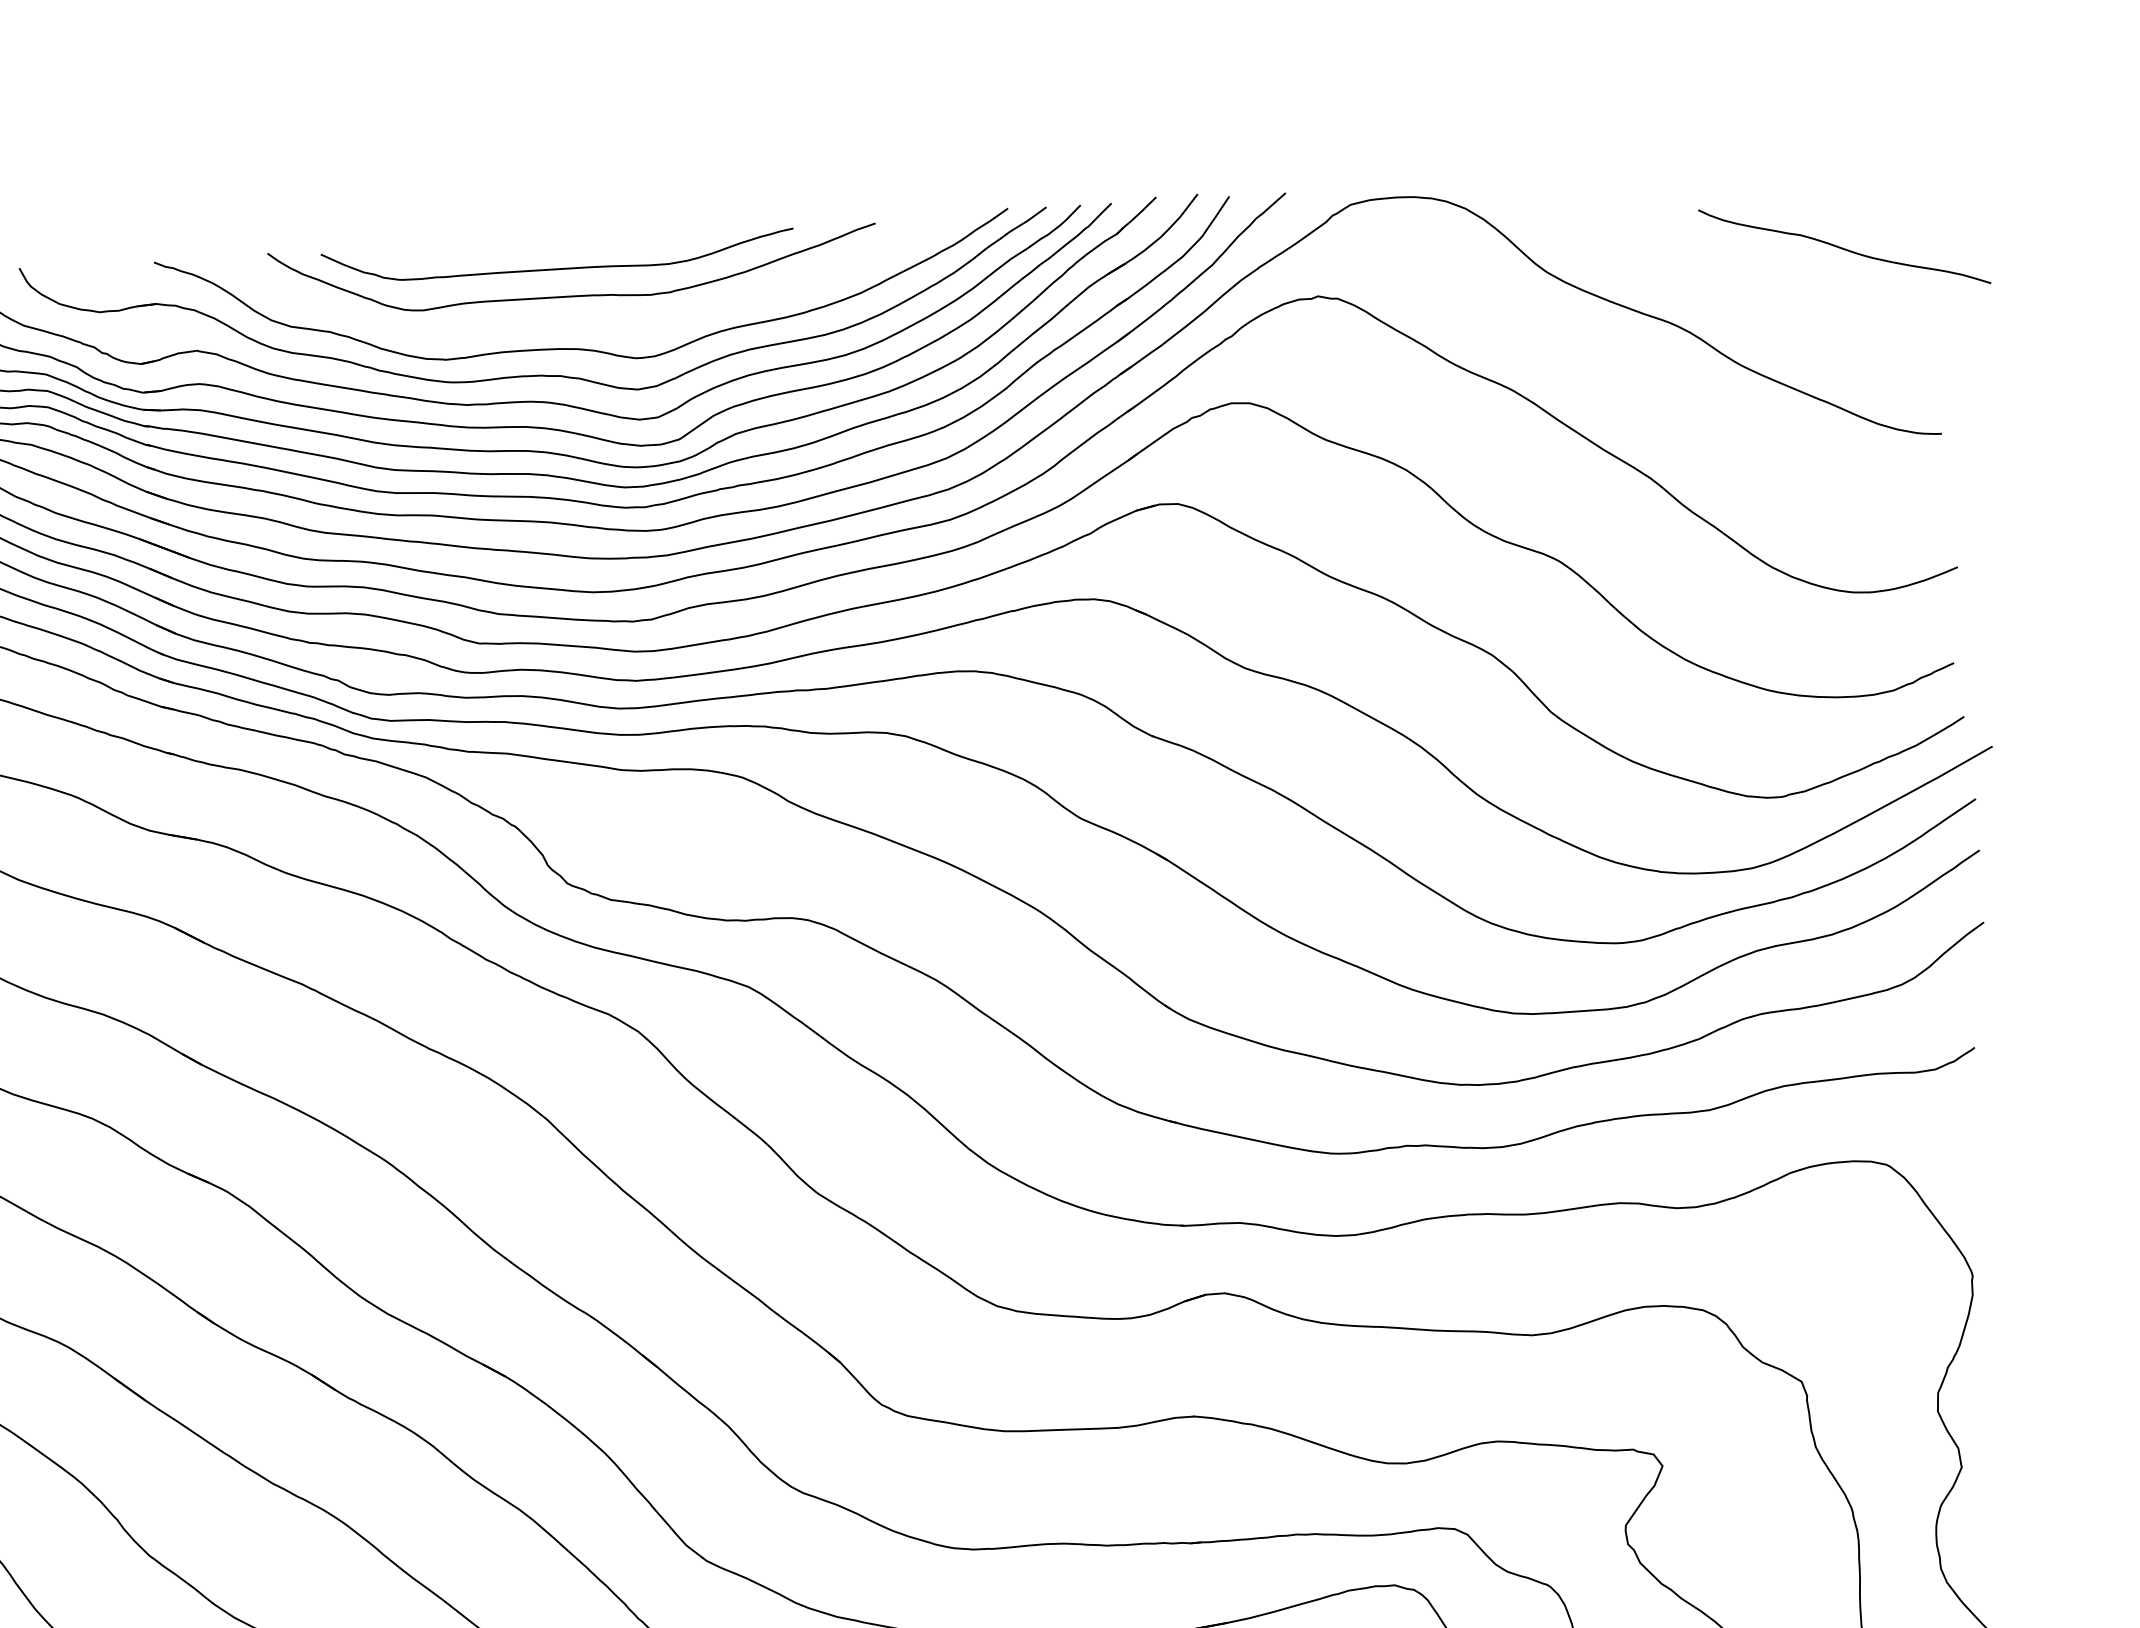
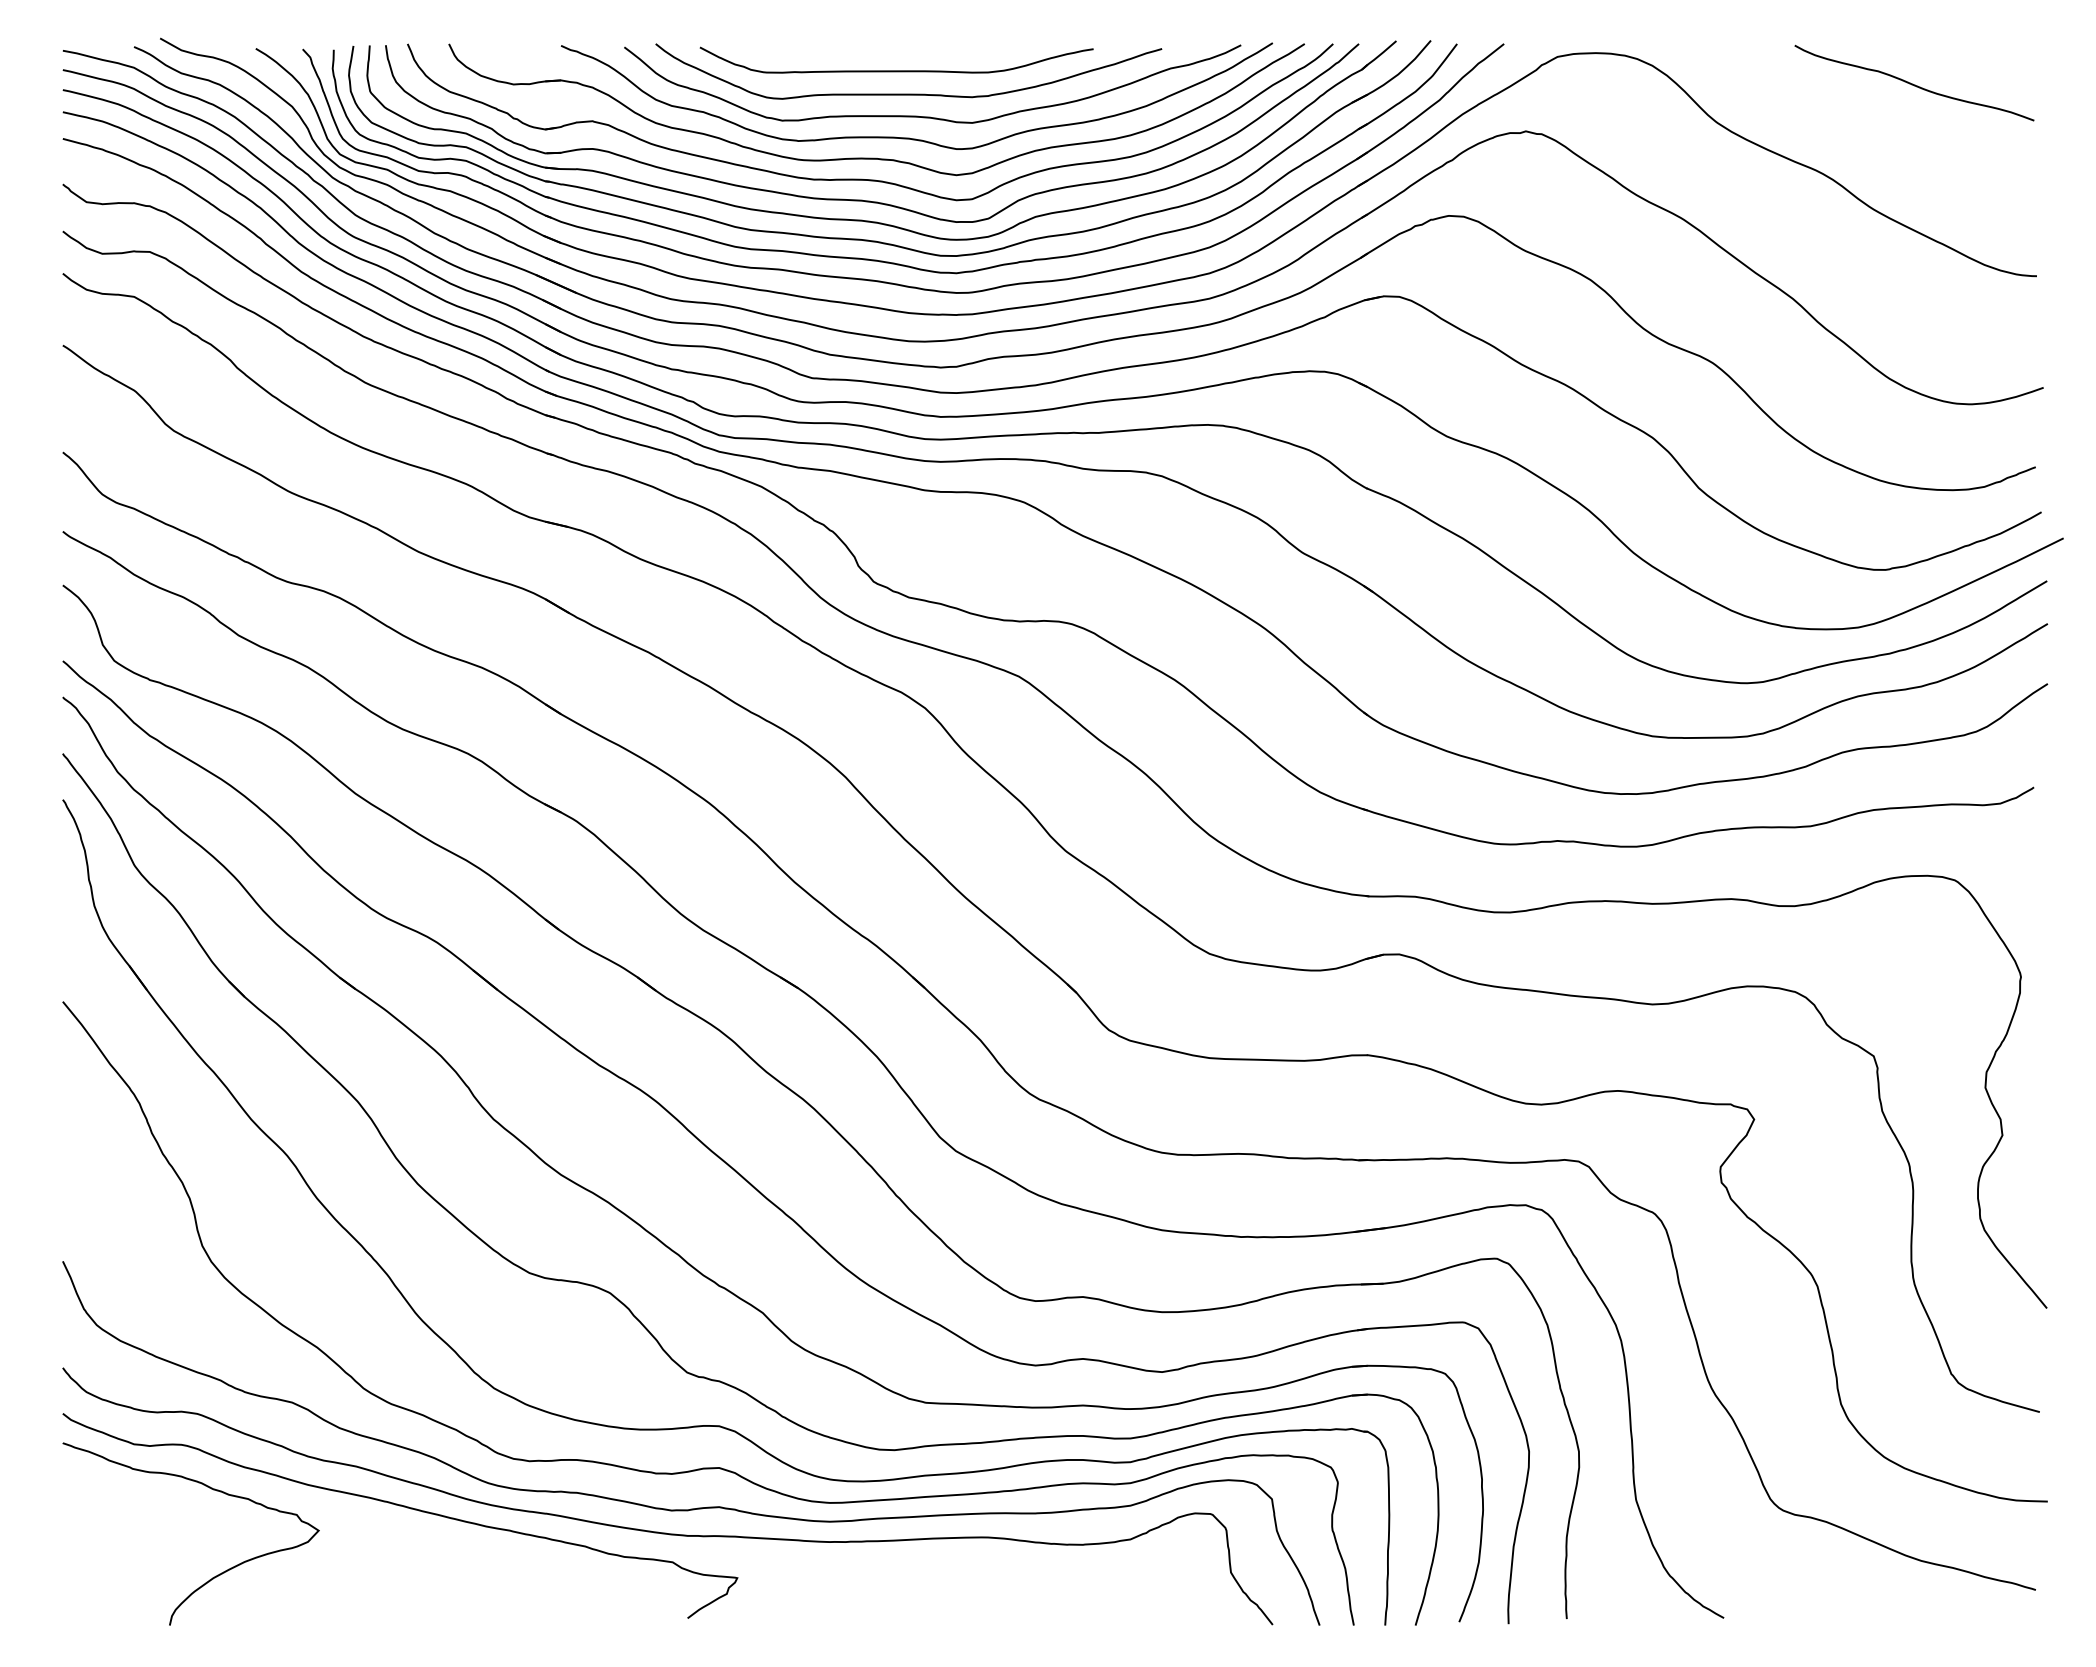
curve: (1844, 248) -> (1914, 84), moved
curve: (602, 320) -> (930, 116), added

